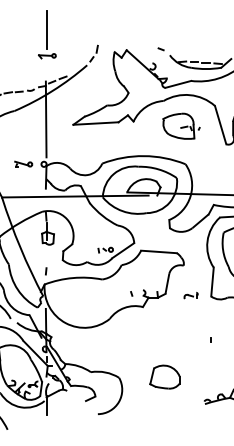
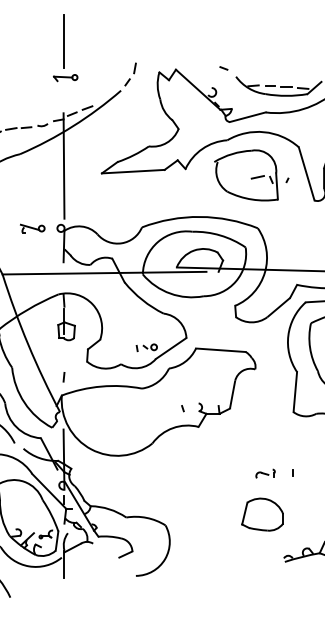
part: (181, 126) -> (252, 175), size x1.43
part: (190, 295) -> (264, 473), moved
part: (164, 376) -> (261, 513), moved

